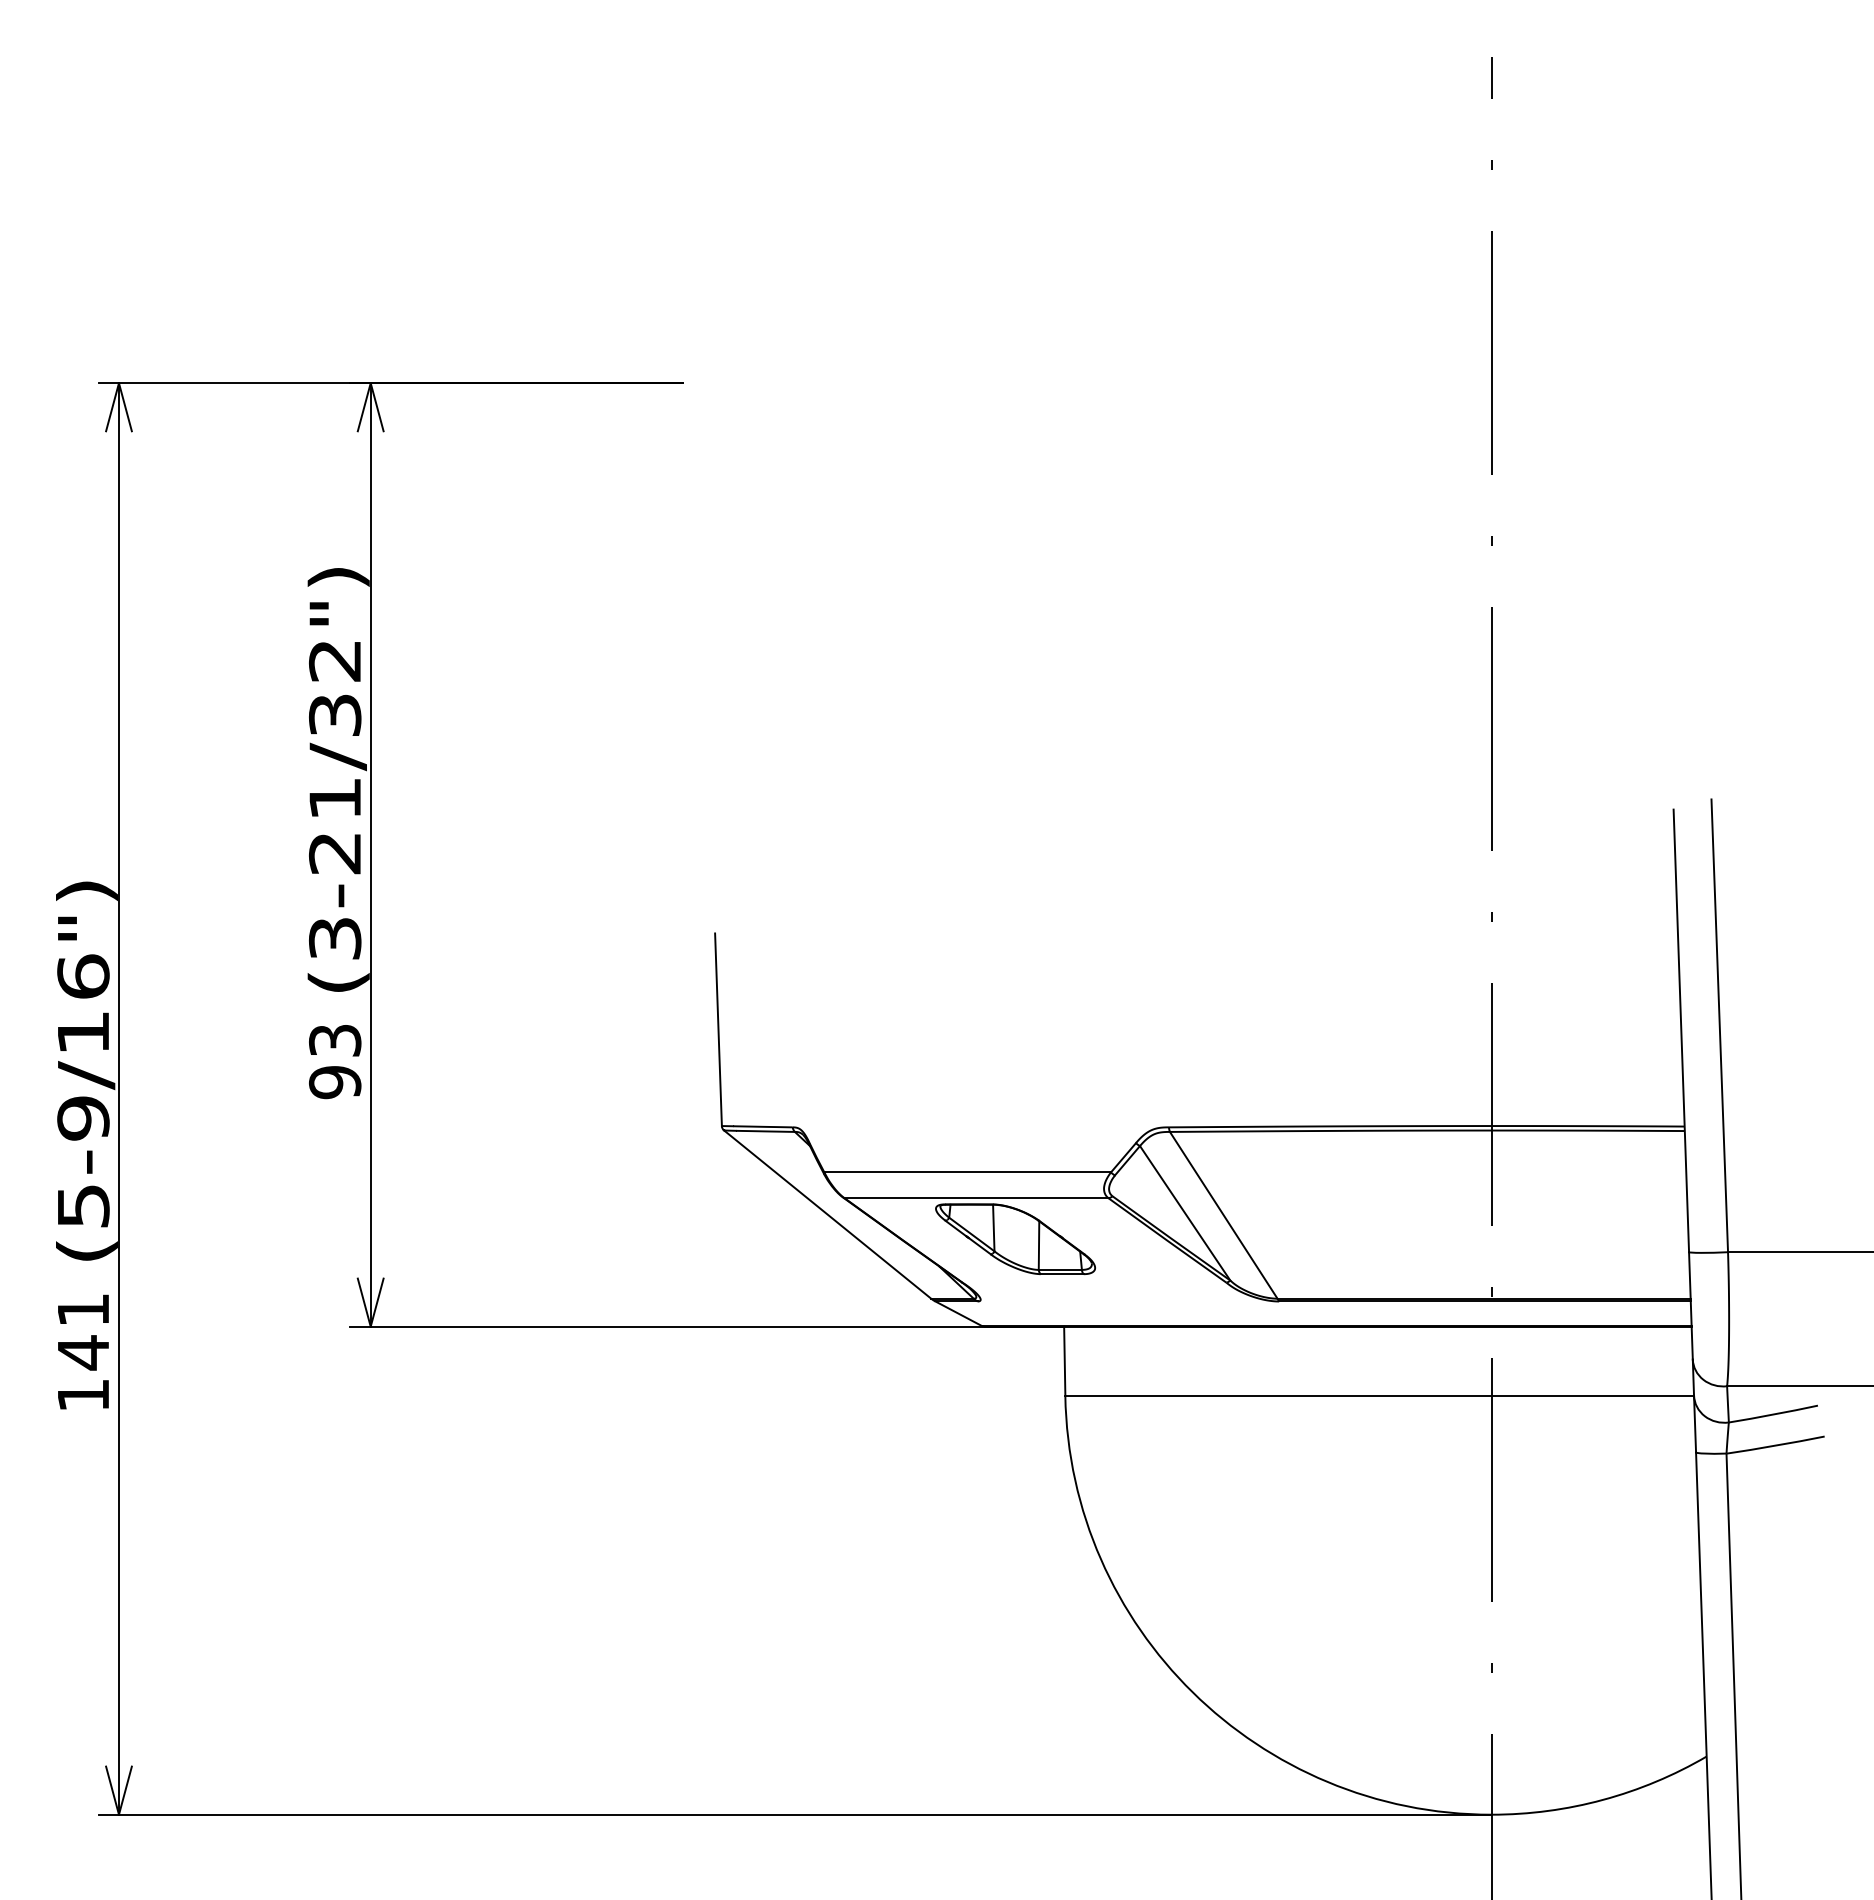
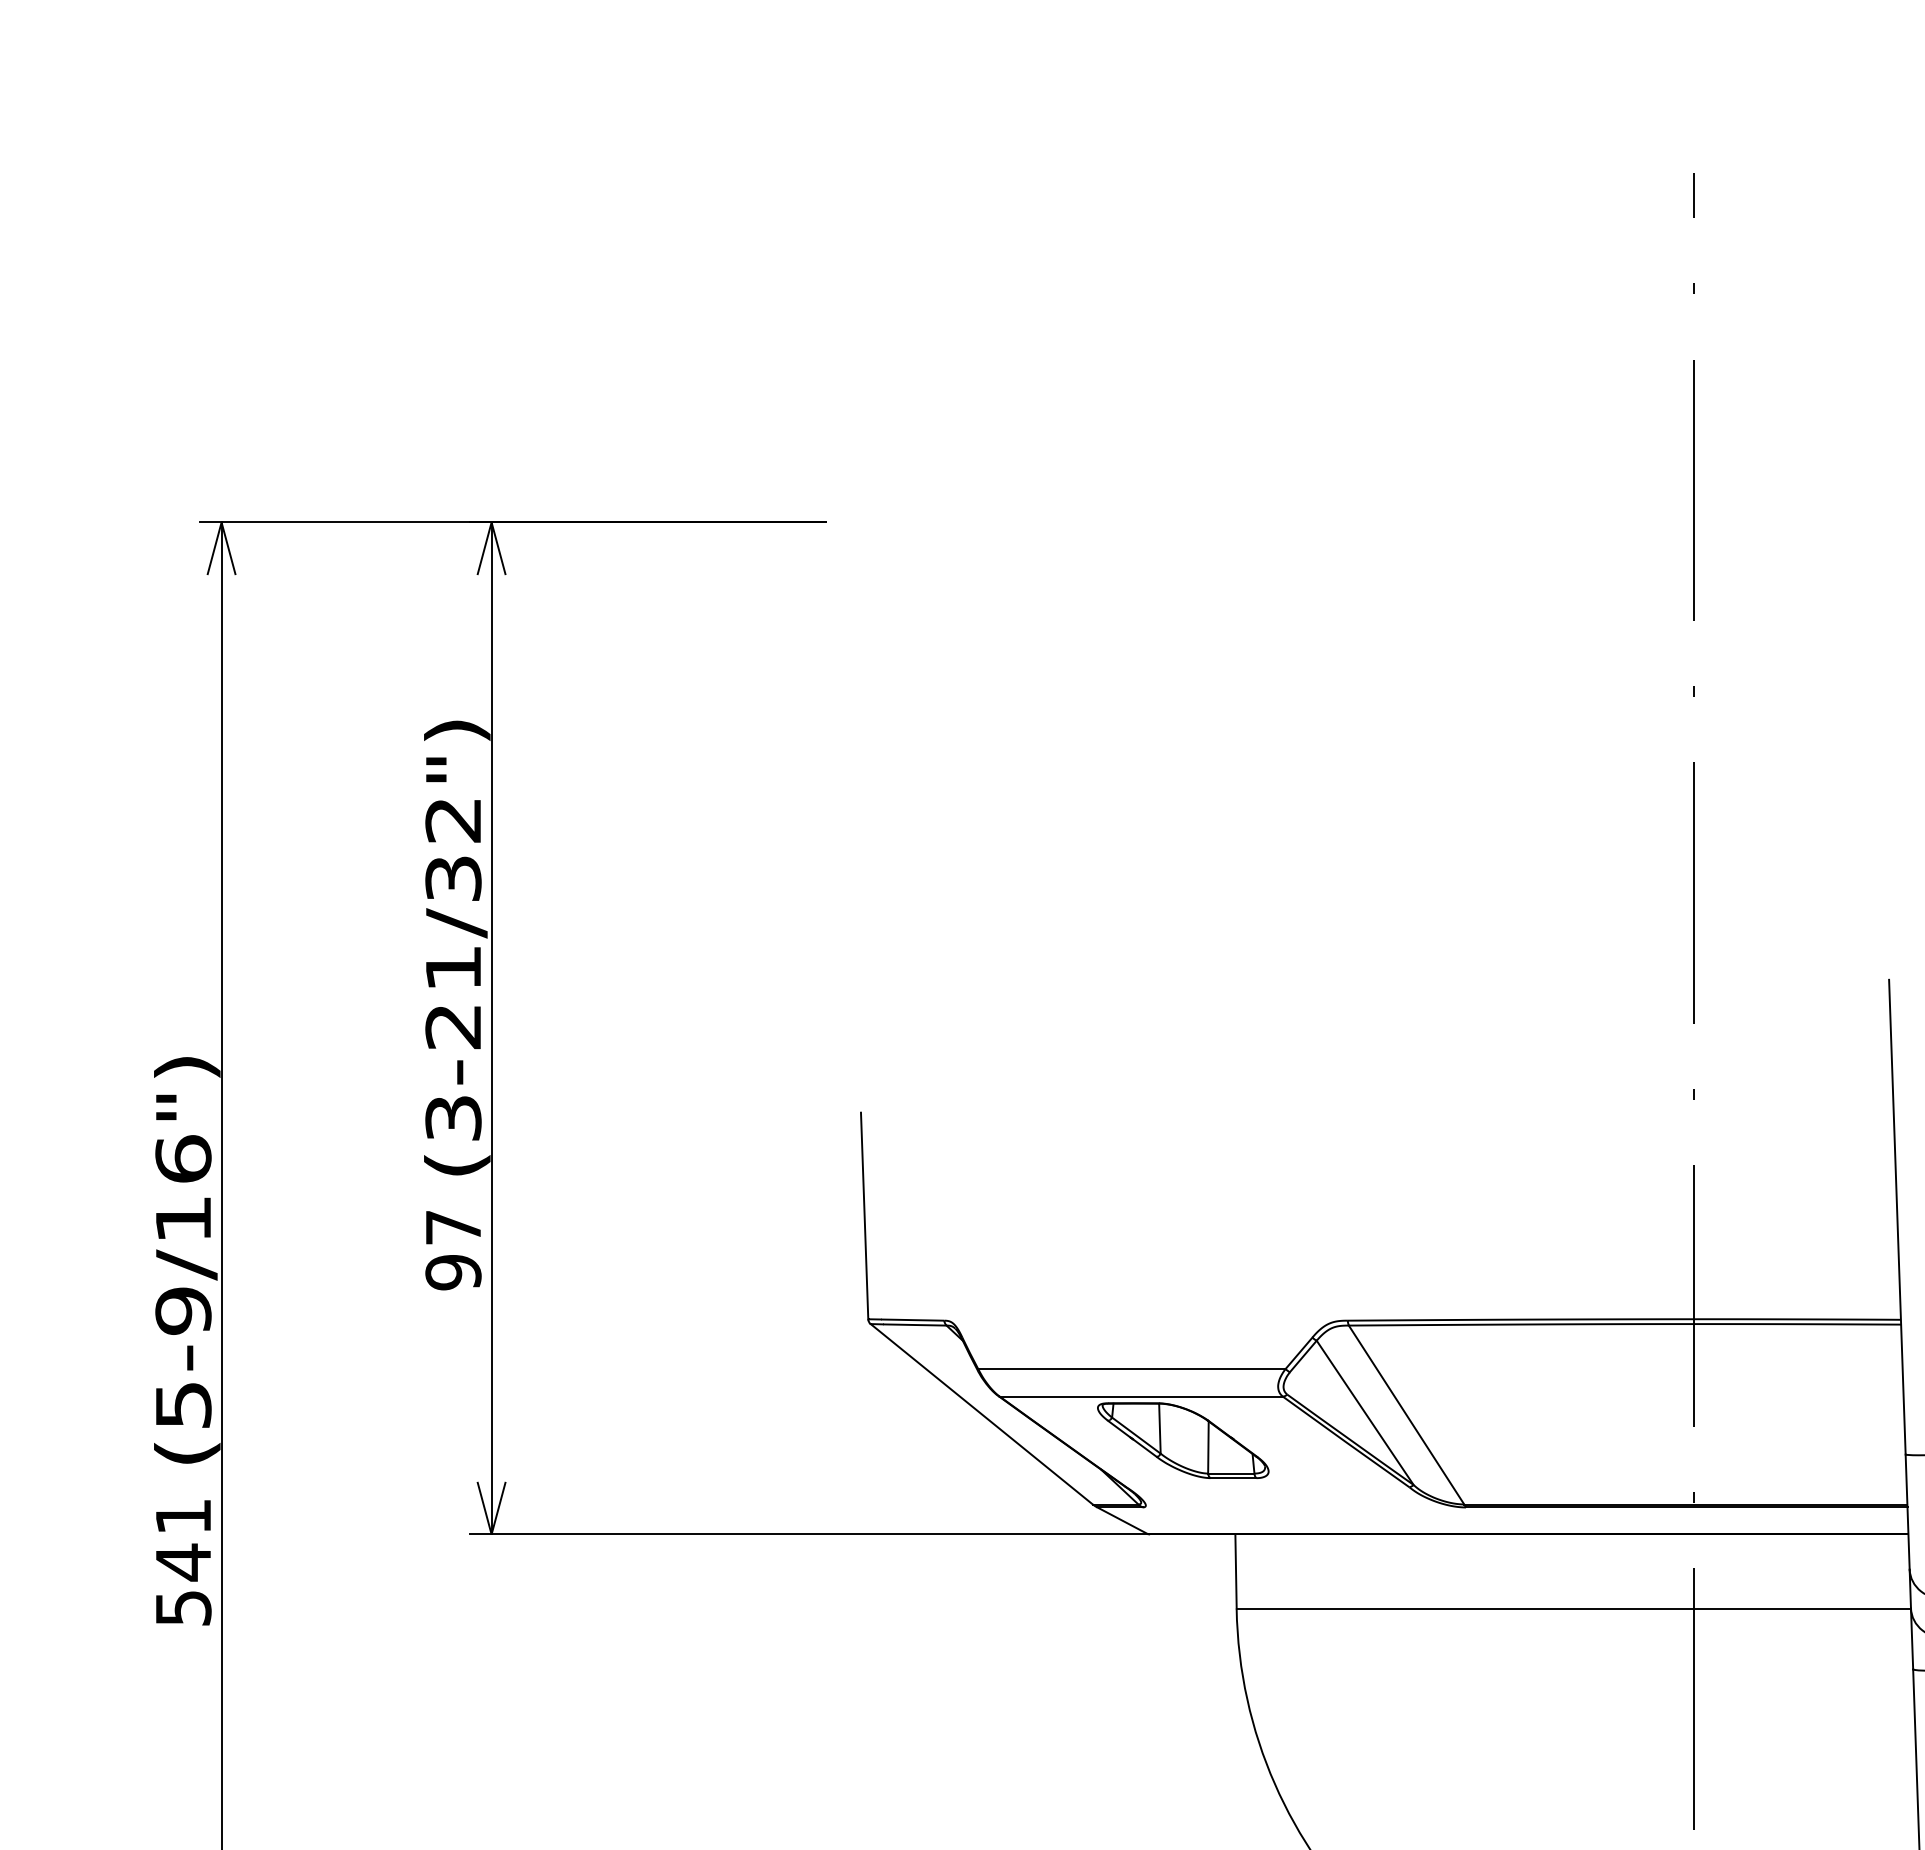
text: (335, 1040) -> (453, 1227), 93 -> 97
text: (83, 1395) -> (183, 1608), 141 -> 541

